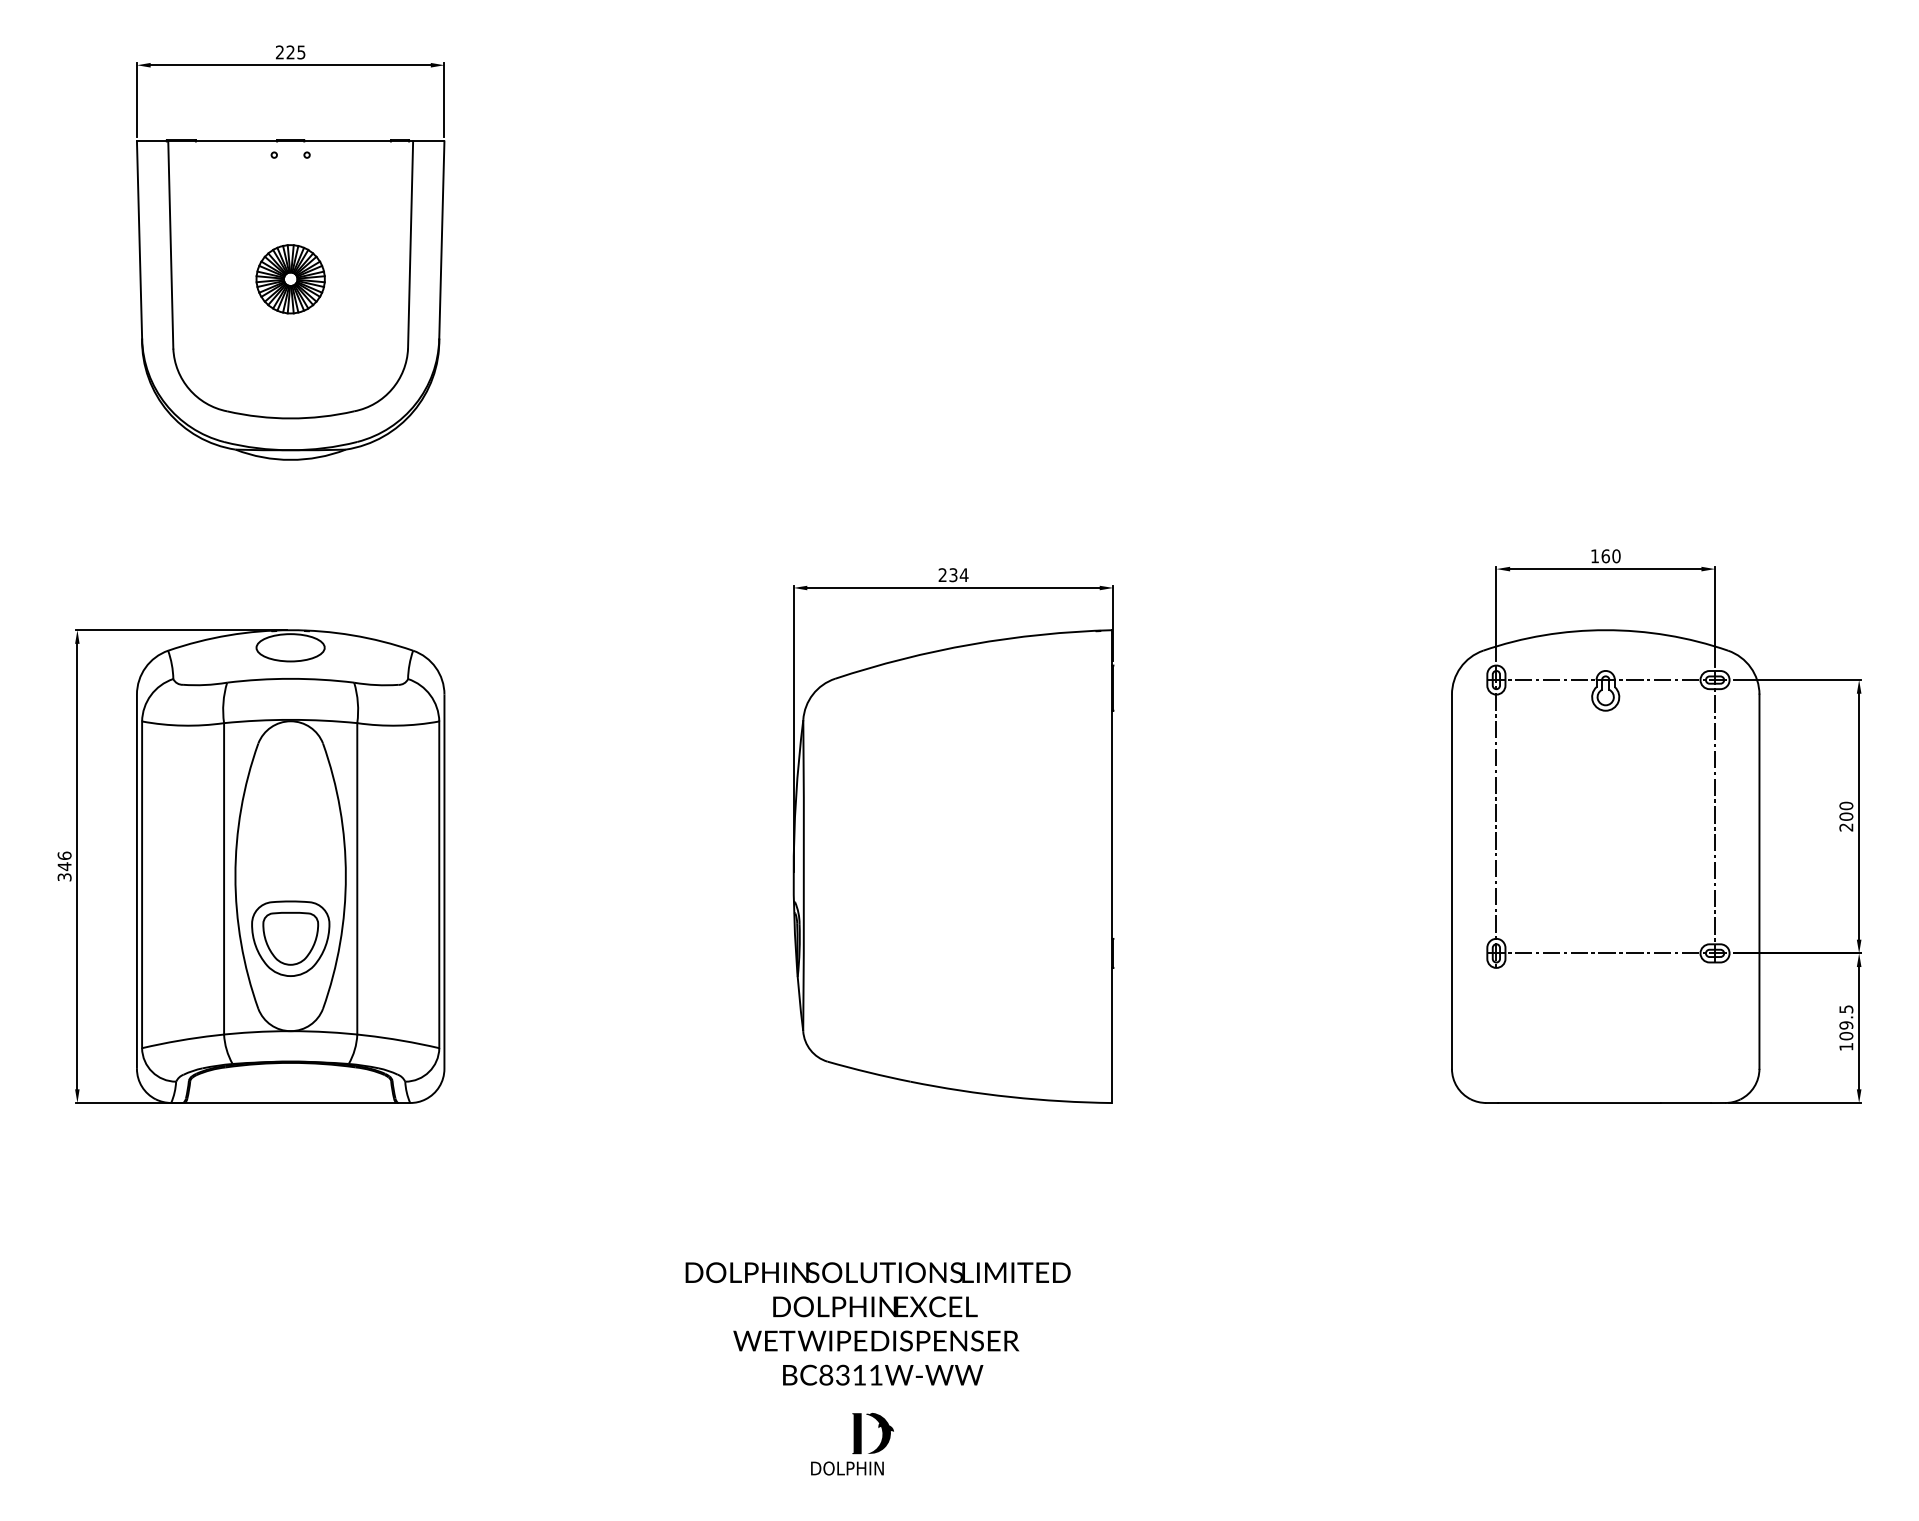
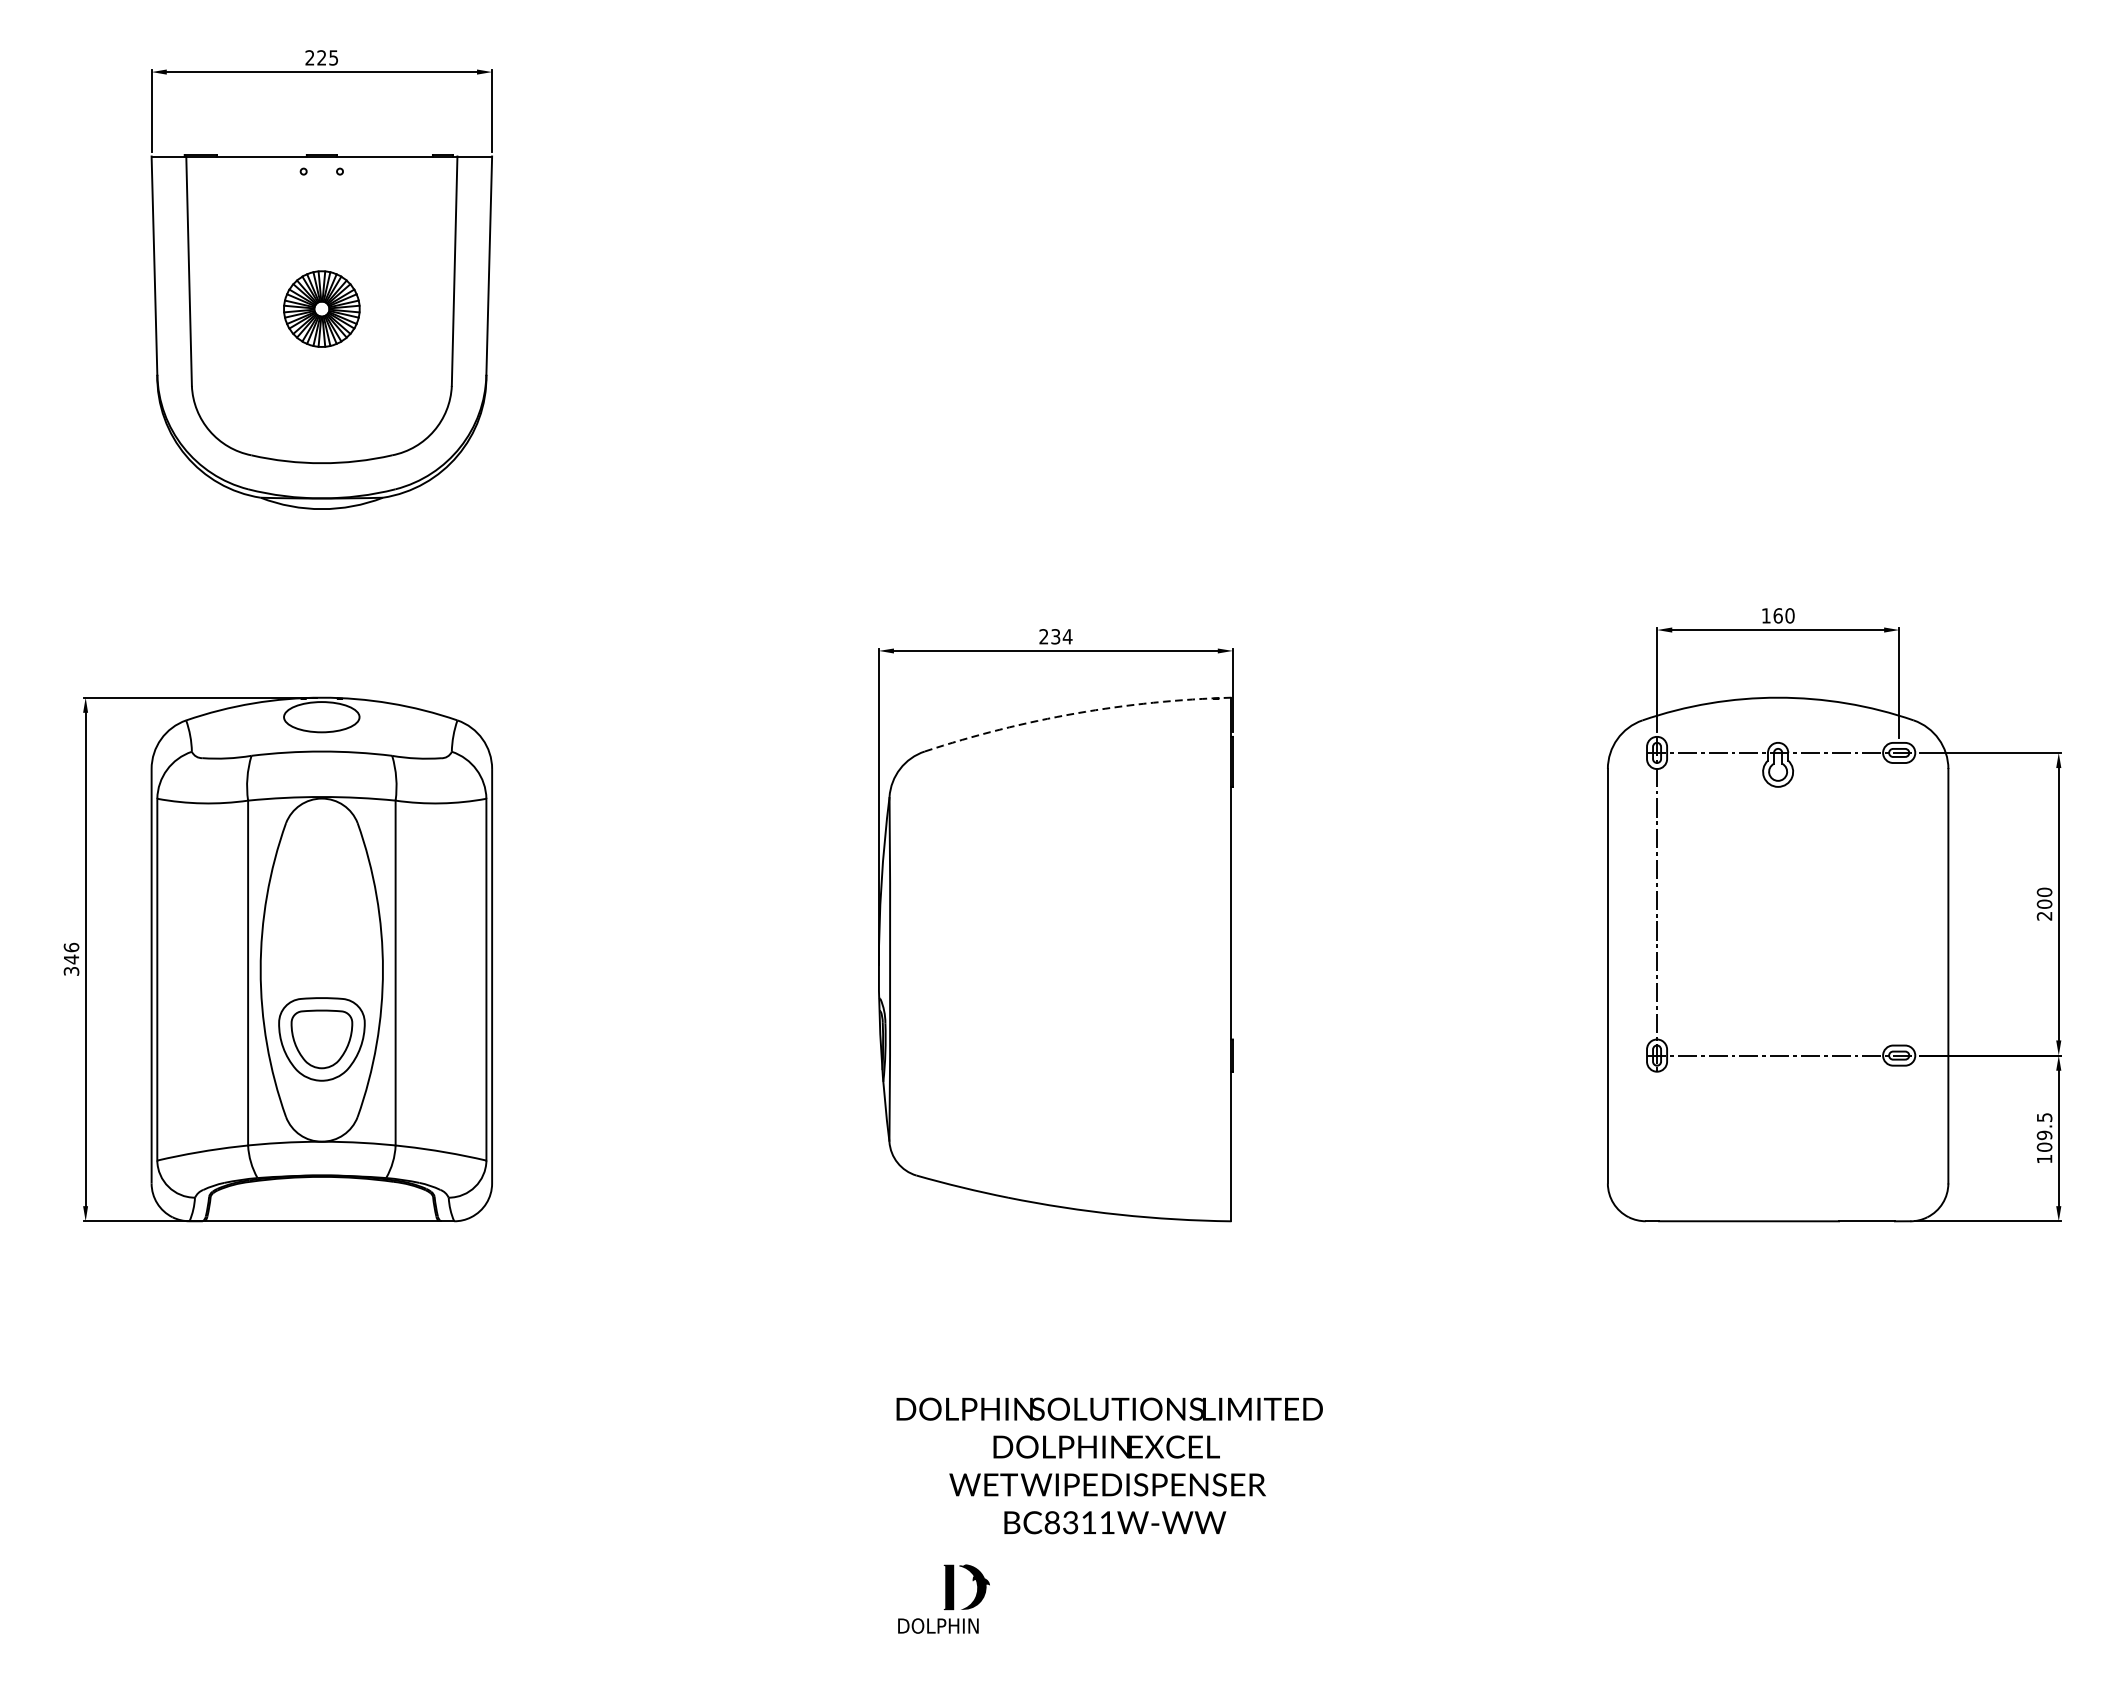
arc: (971, 644) -> (1075, 713), solid -> dashed
line: (1715, 816) -> (1899, 904), removed
text: (877, 1323) -> (1109, 1465), moved

